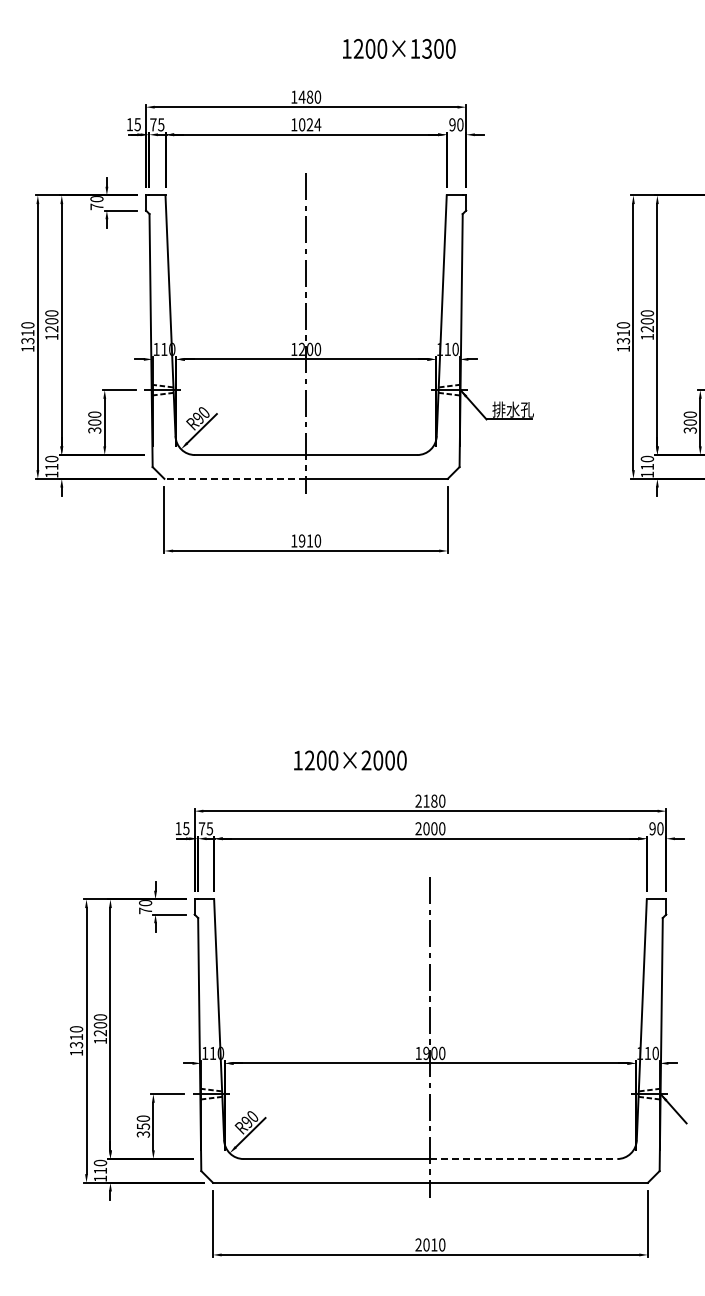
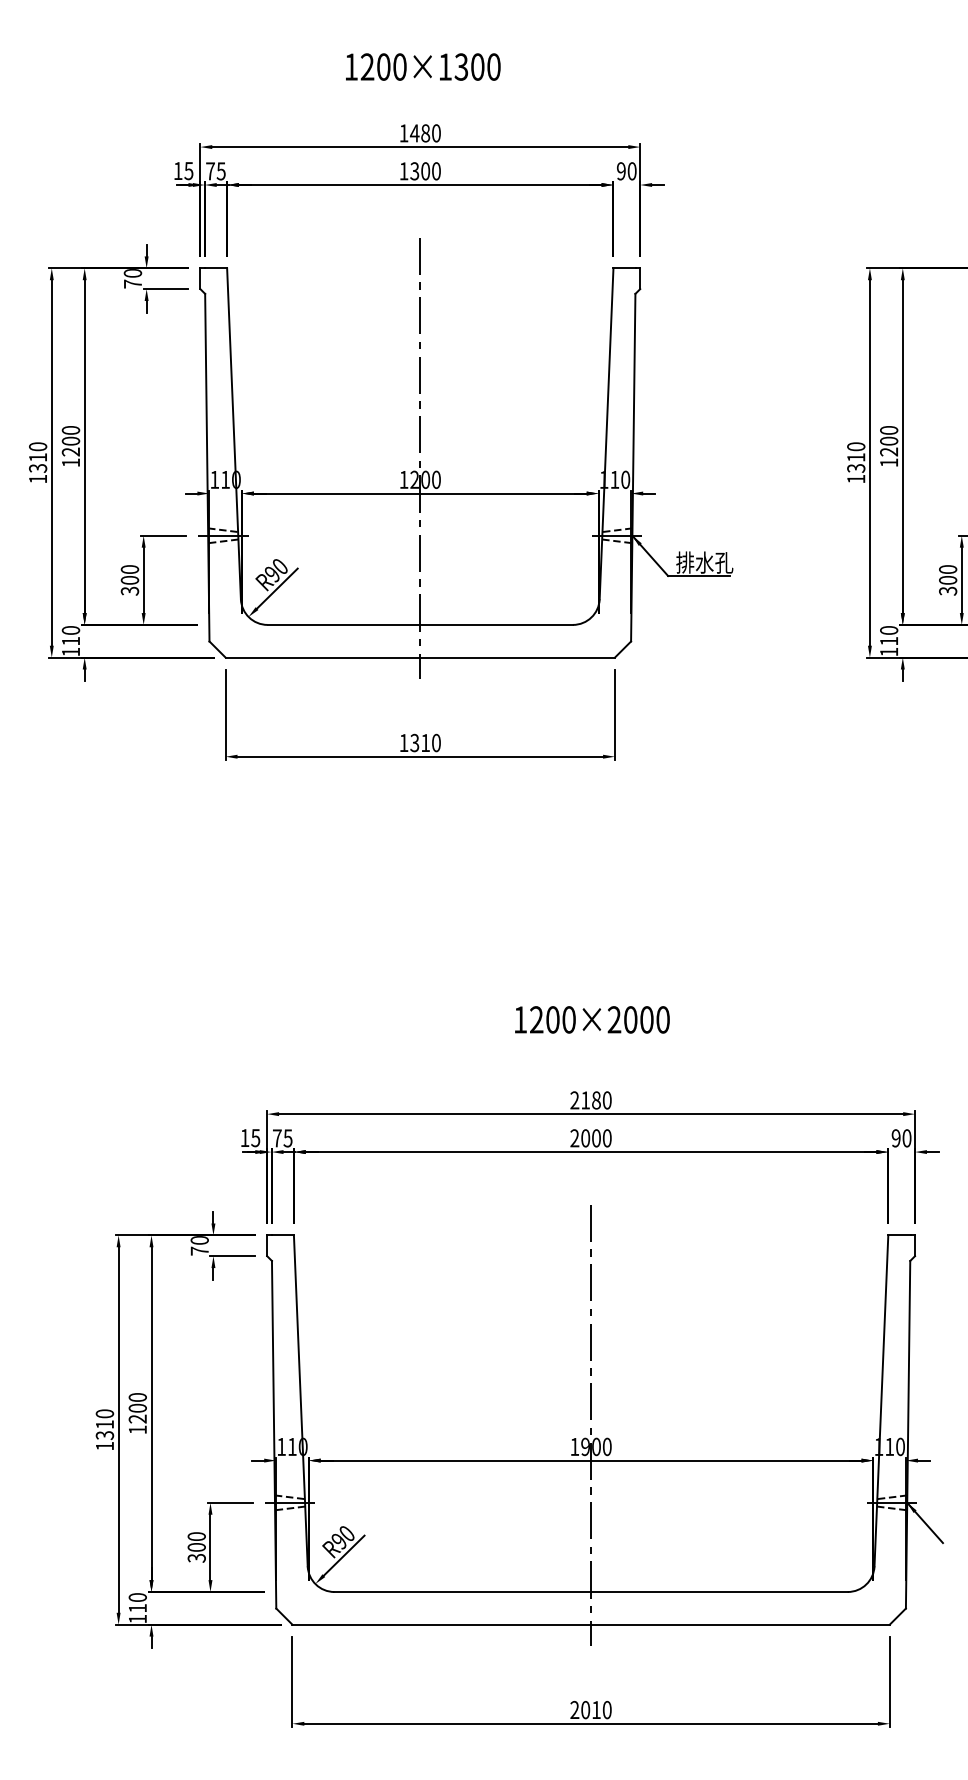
text: (399, 48) -> (423, 66), moved
text: (309, 124) -> (424, 170), 1024 -> 1300
line: (235, 478) -> (323, 657), dashed -> solid
text: (301, 540) -> (413, 742), 1910 -> 1310
text: (350, 760) -> (592, 1019), moved
text: (142, 1126) -> (195, 1547), 350 -> 300
line: (524, 1159) -> (720, 1592), dashed -> solid

